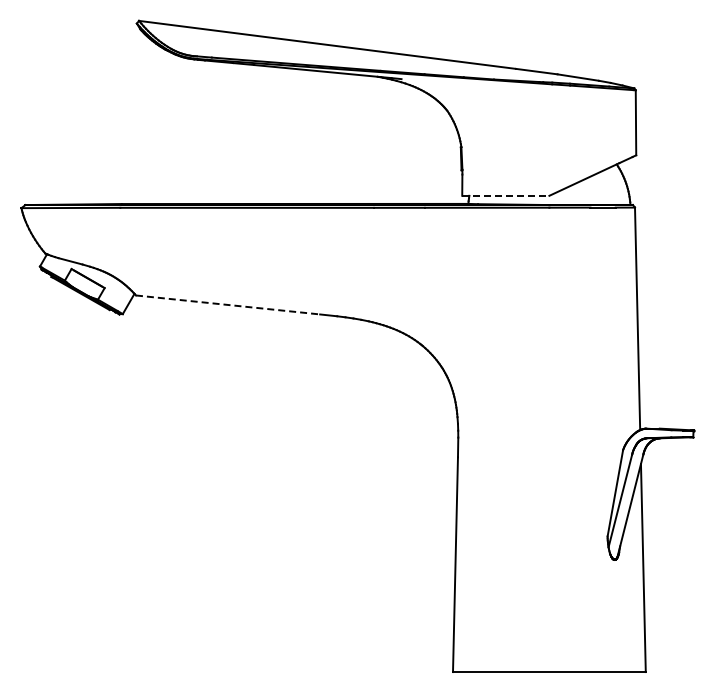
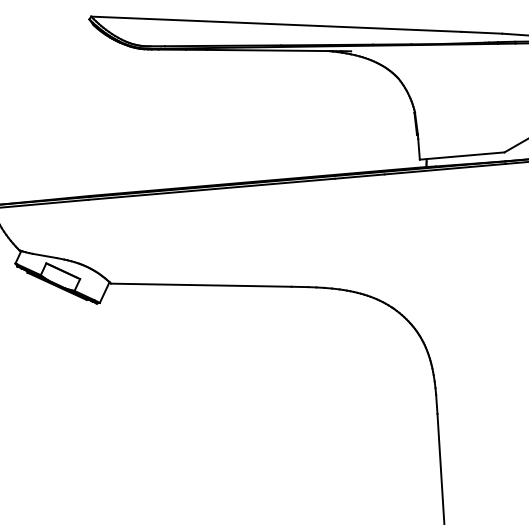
line: (505, 195) -> (461, 155), dashed -> solid
line: (228, 304) -> (201, 284), dashed -> solid

